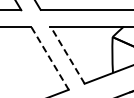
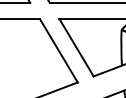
line: (67, 54) -> (76, 47), dashed -> solid
line: (49, 58) -> (58, 51), dashed -> solid

